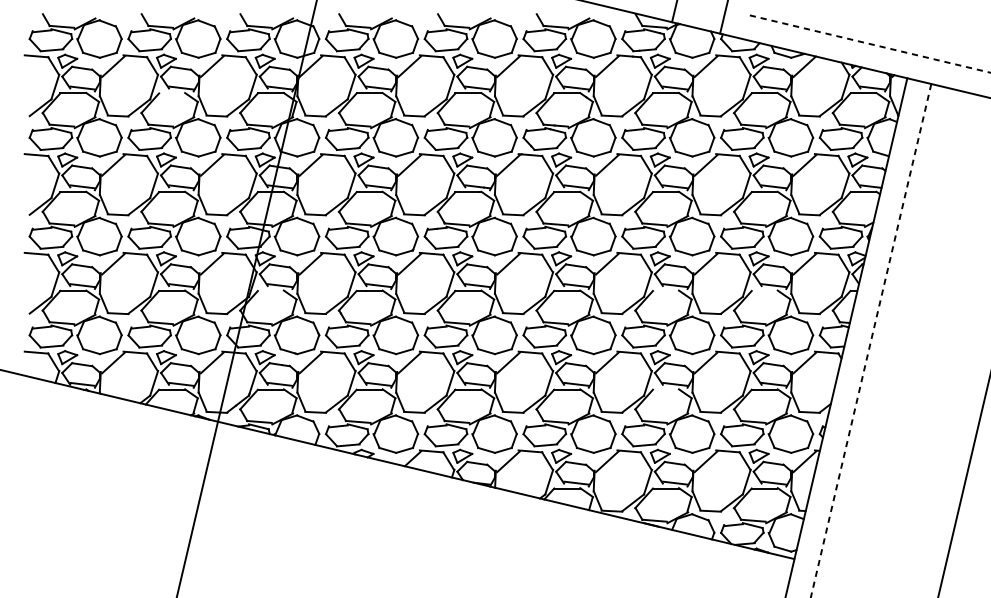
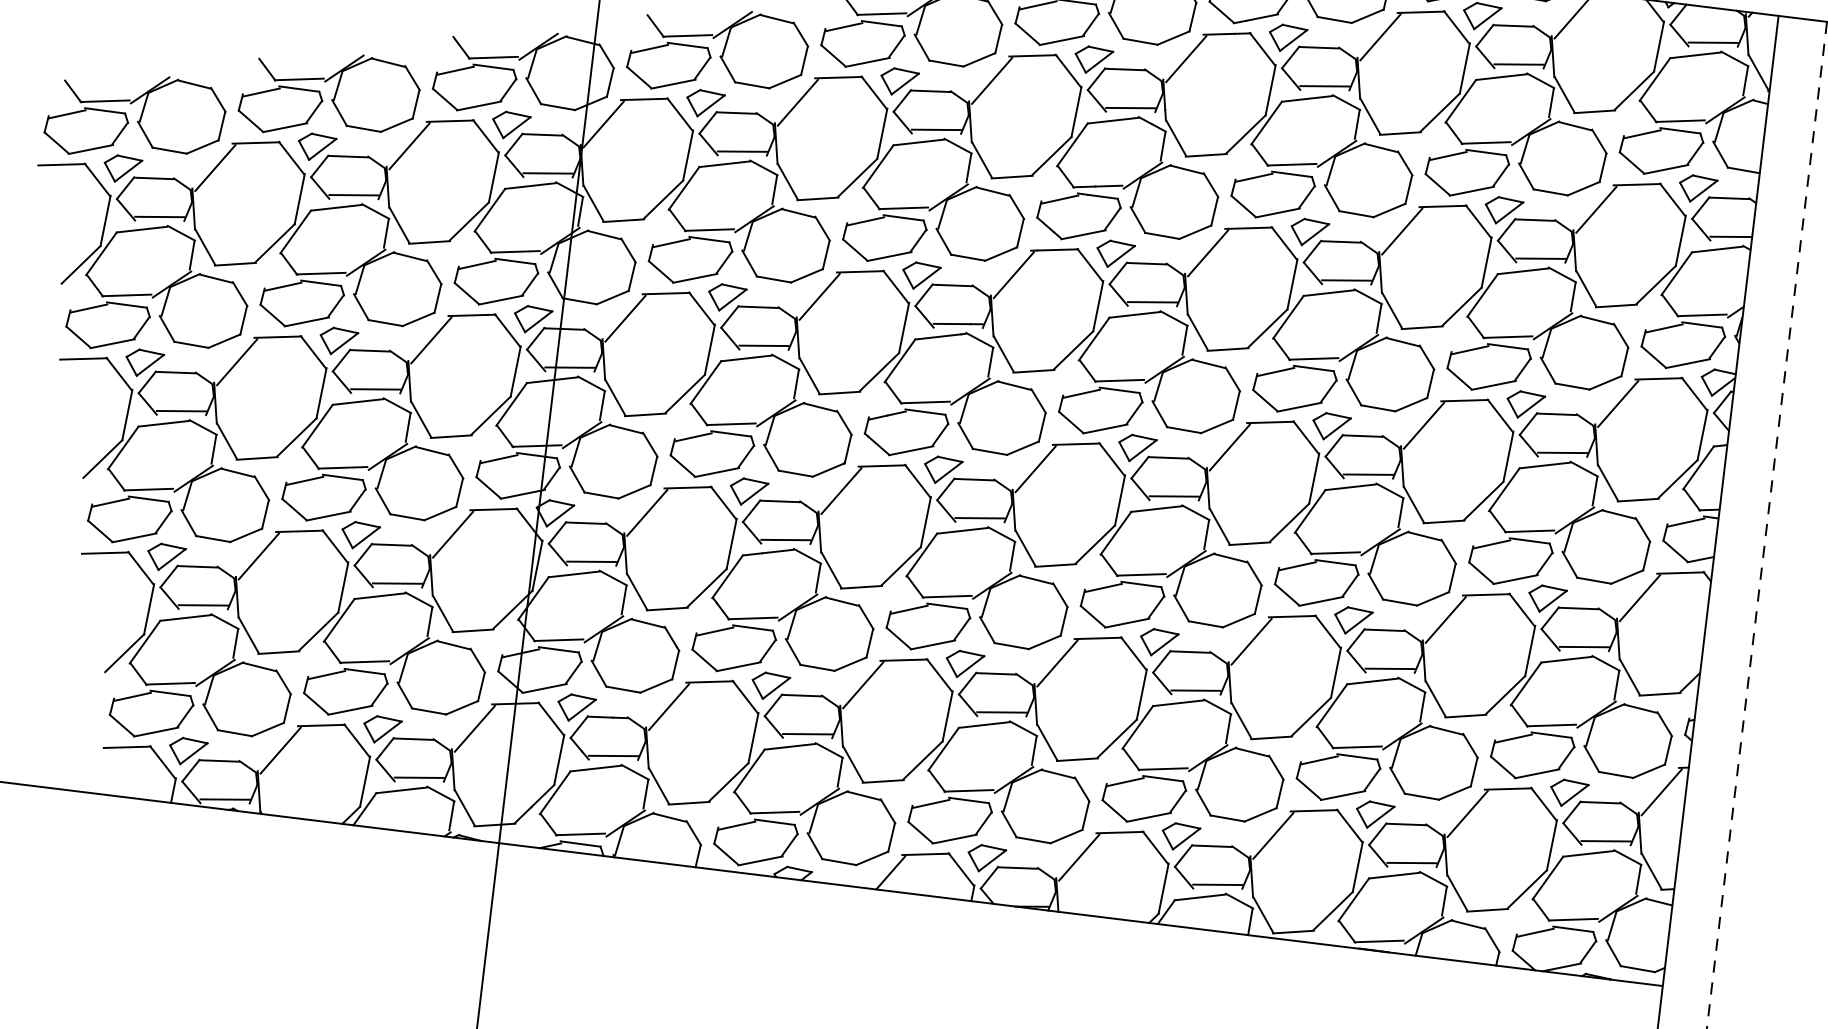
line: (171, 93) -> (335, 208), added
line: (270, 290) -> (573, 573), added
line: (665, 290) -> (1349, 486), added
line: (764, 290) -> (1544, 464), added
line: (665, 389) -> (1371, 681), added

